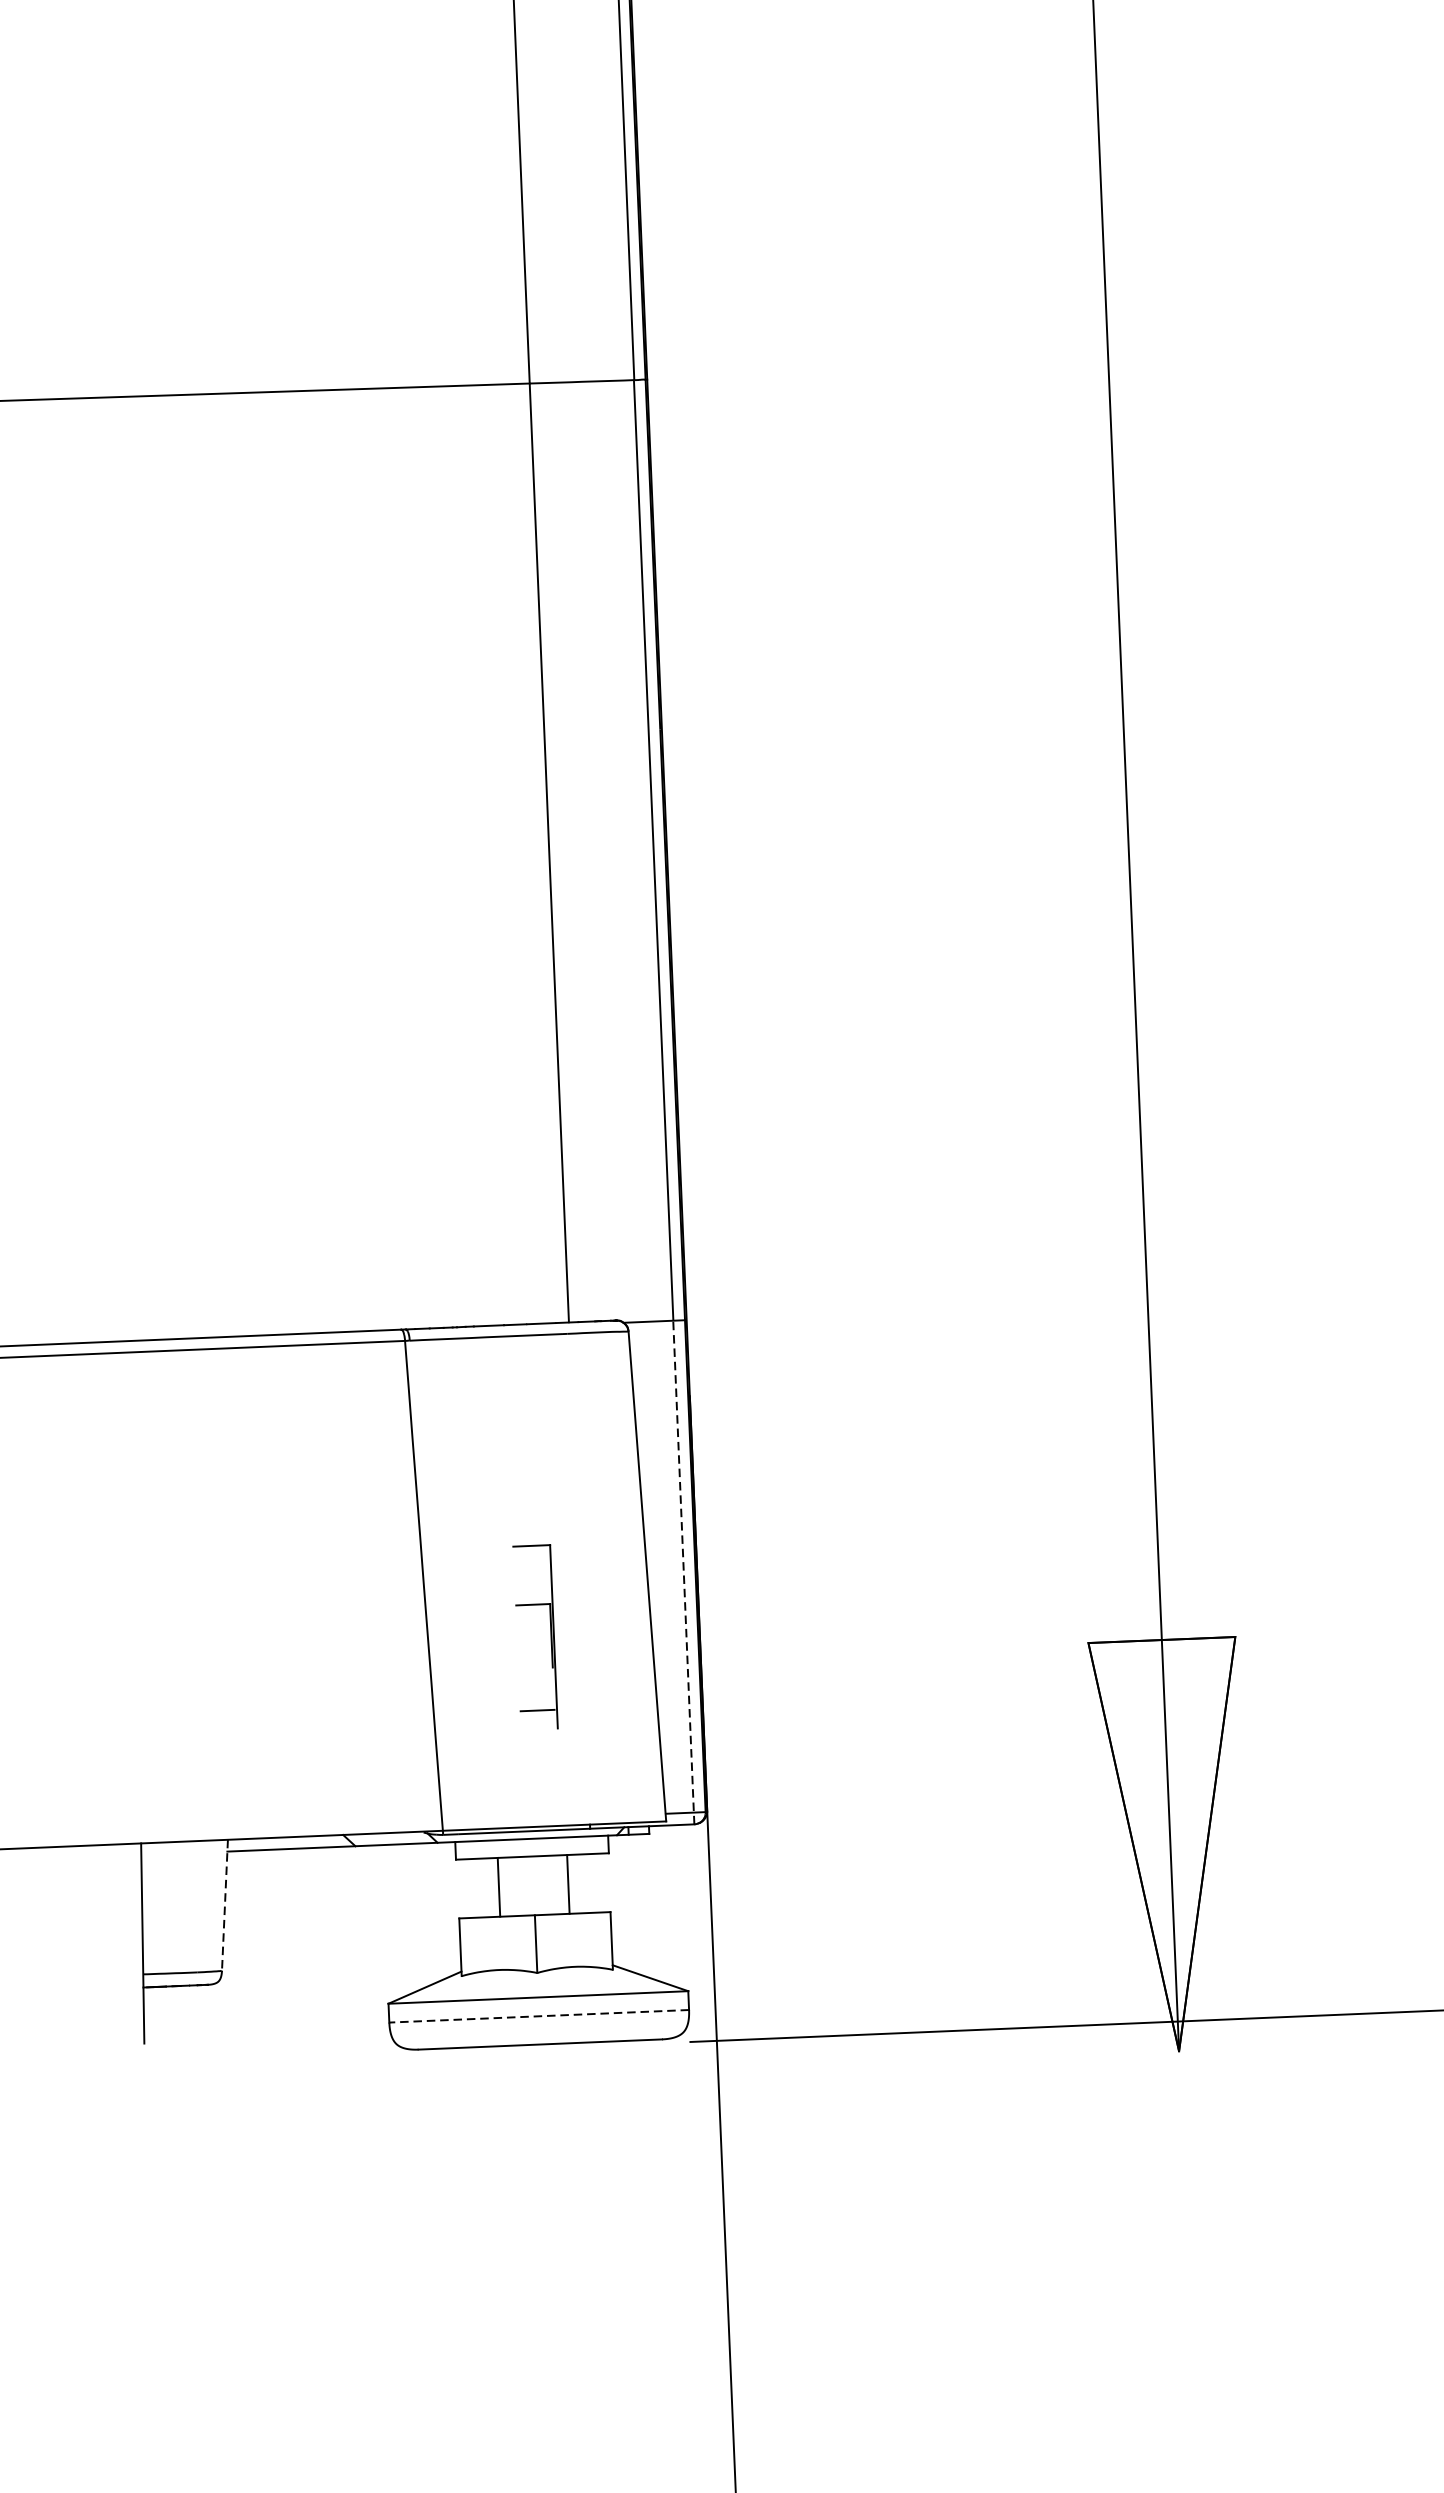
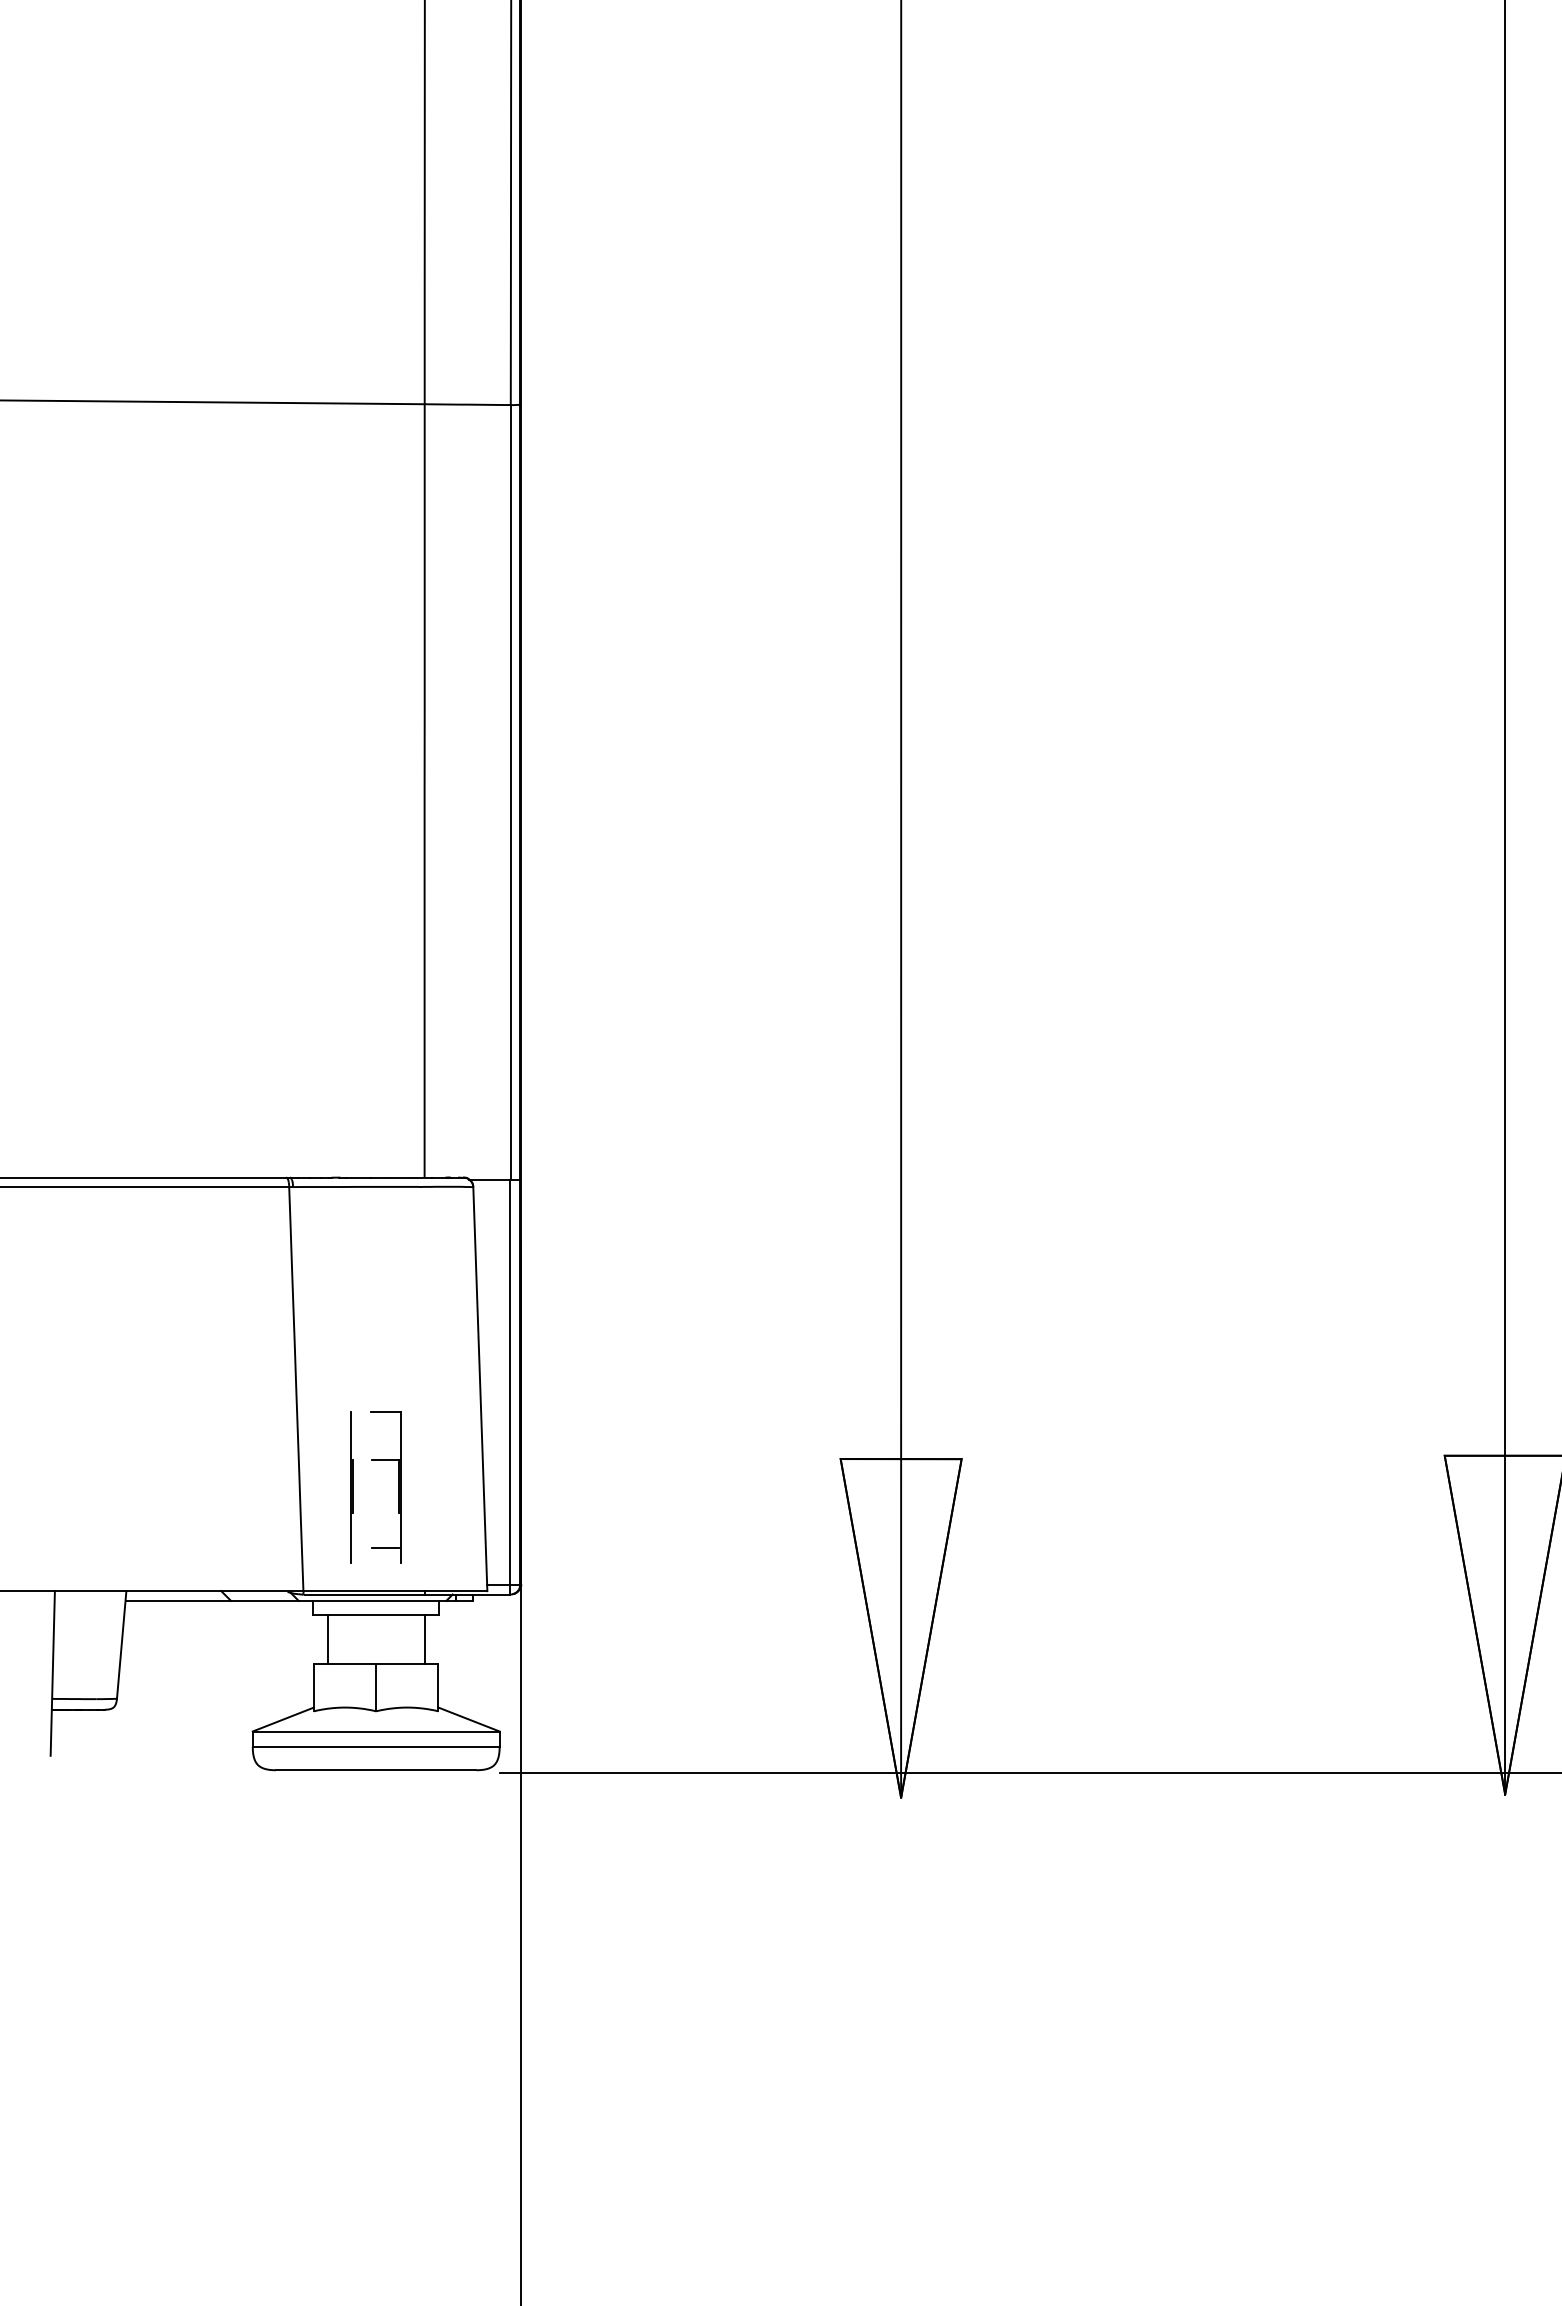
line: (683, 1571) -> (510, 1386), dashed -> solid
part: (550, 1636) -> (398, 1487), moved
line: (495, 1702) -> (351, 1487), added
line: (568, 1884) -> (327, 1639), moved
line: (498, 1887) -> (424, 1639), moved
line: (224, 1904) -> (121, 1644), dashed -> solid
line: (538, 2016) -> (375, 1747), dashed -> solid

